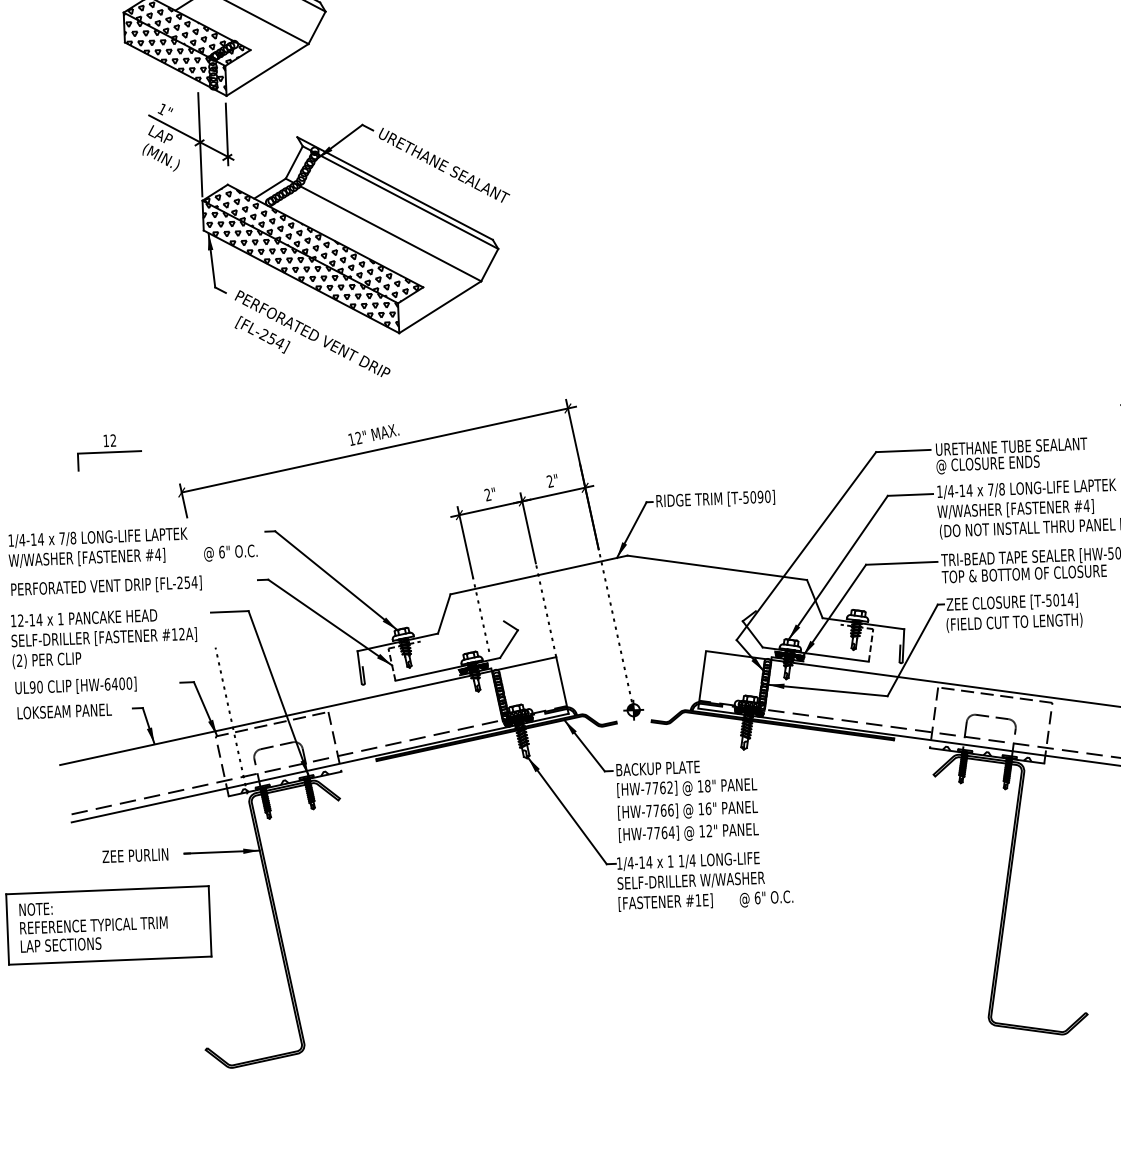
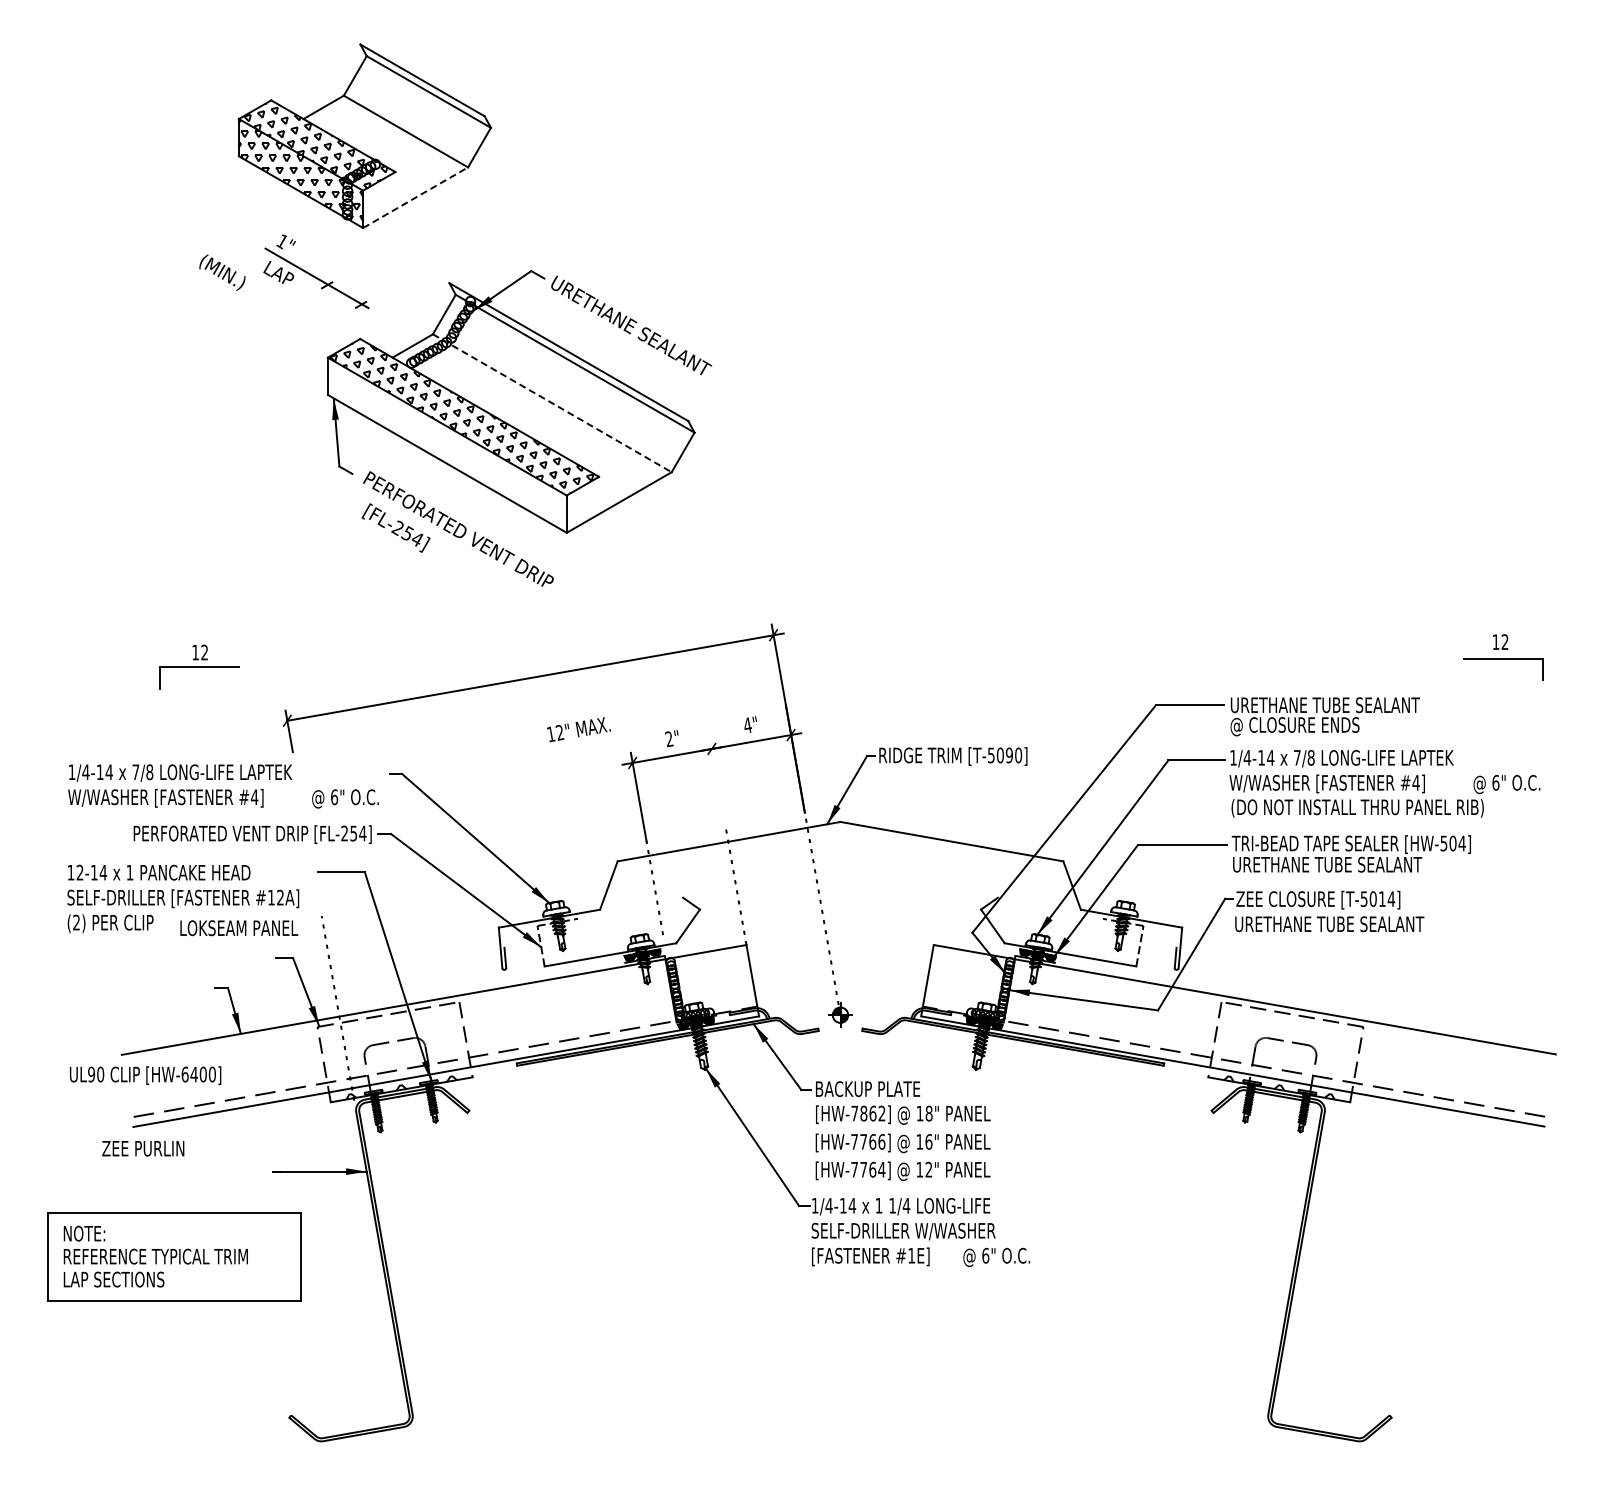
line: (267, 69) -> (415, 197), solid -> dashed
line: (226, 133) -> (361, 275), removed
line: (199, 144) -> (327, 287), removed
text: (161, 157) -> (222, 272), moved
line: (383, 230) -> (552, 403), solid -> dashed
hatch: (300, 264) -> (446, 442), removed
text: (373, 434) -> (578, 729), moved
text: (550, 481) -> (747, 725), 2" -> 4"
line: (527, 528) -> (717, 782), removed
text: (1024, 573) -> (1334, 864), TOP & BOTTOM OF CLOSURE -> URETHANE TUBE SEALANT
text: (106, 586) -> (252, 834), moved
text: (1021, 621) -> (1329, 924), (FIELD CUT TO LENGTH) -> URETHANE TUBE SEALANT
text: (75, 686) -> (145, 1075), moved
text: (64, 711) -> (239, 928), moved
text: (655, 788) -> (863, 1113), [HW-7762] -> [HW-7862]
text: (135, 855) -> (143, 1148), moved

